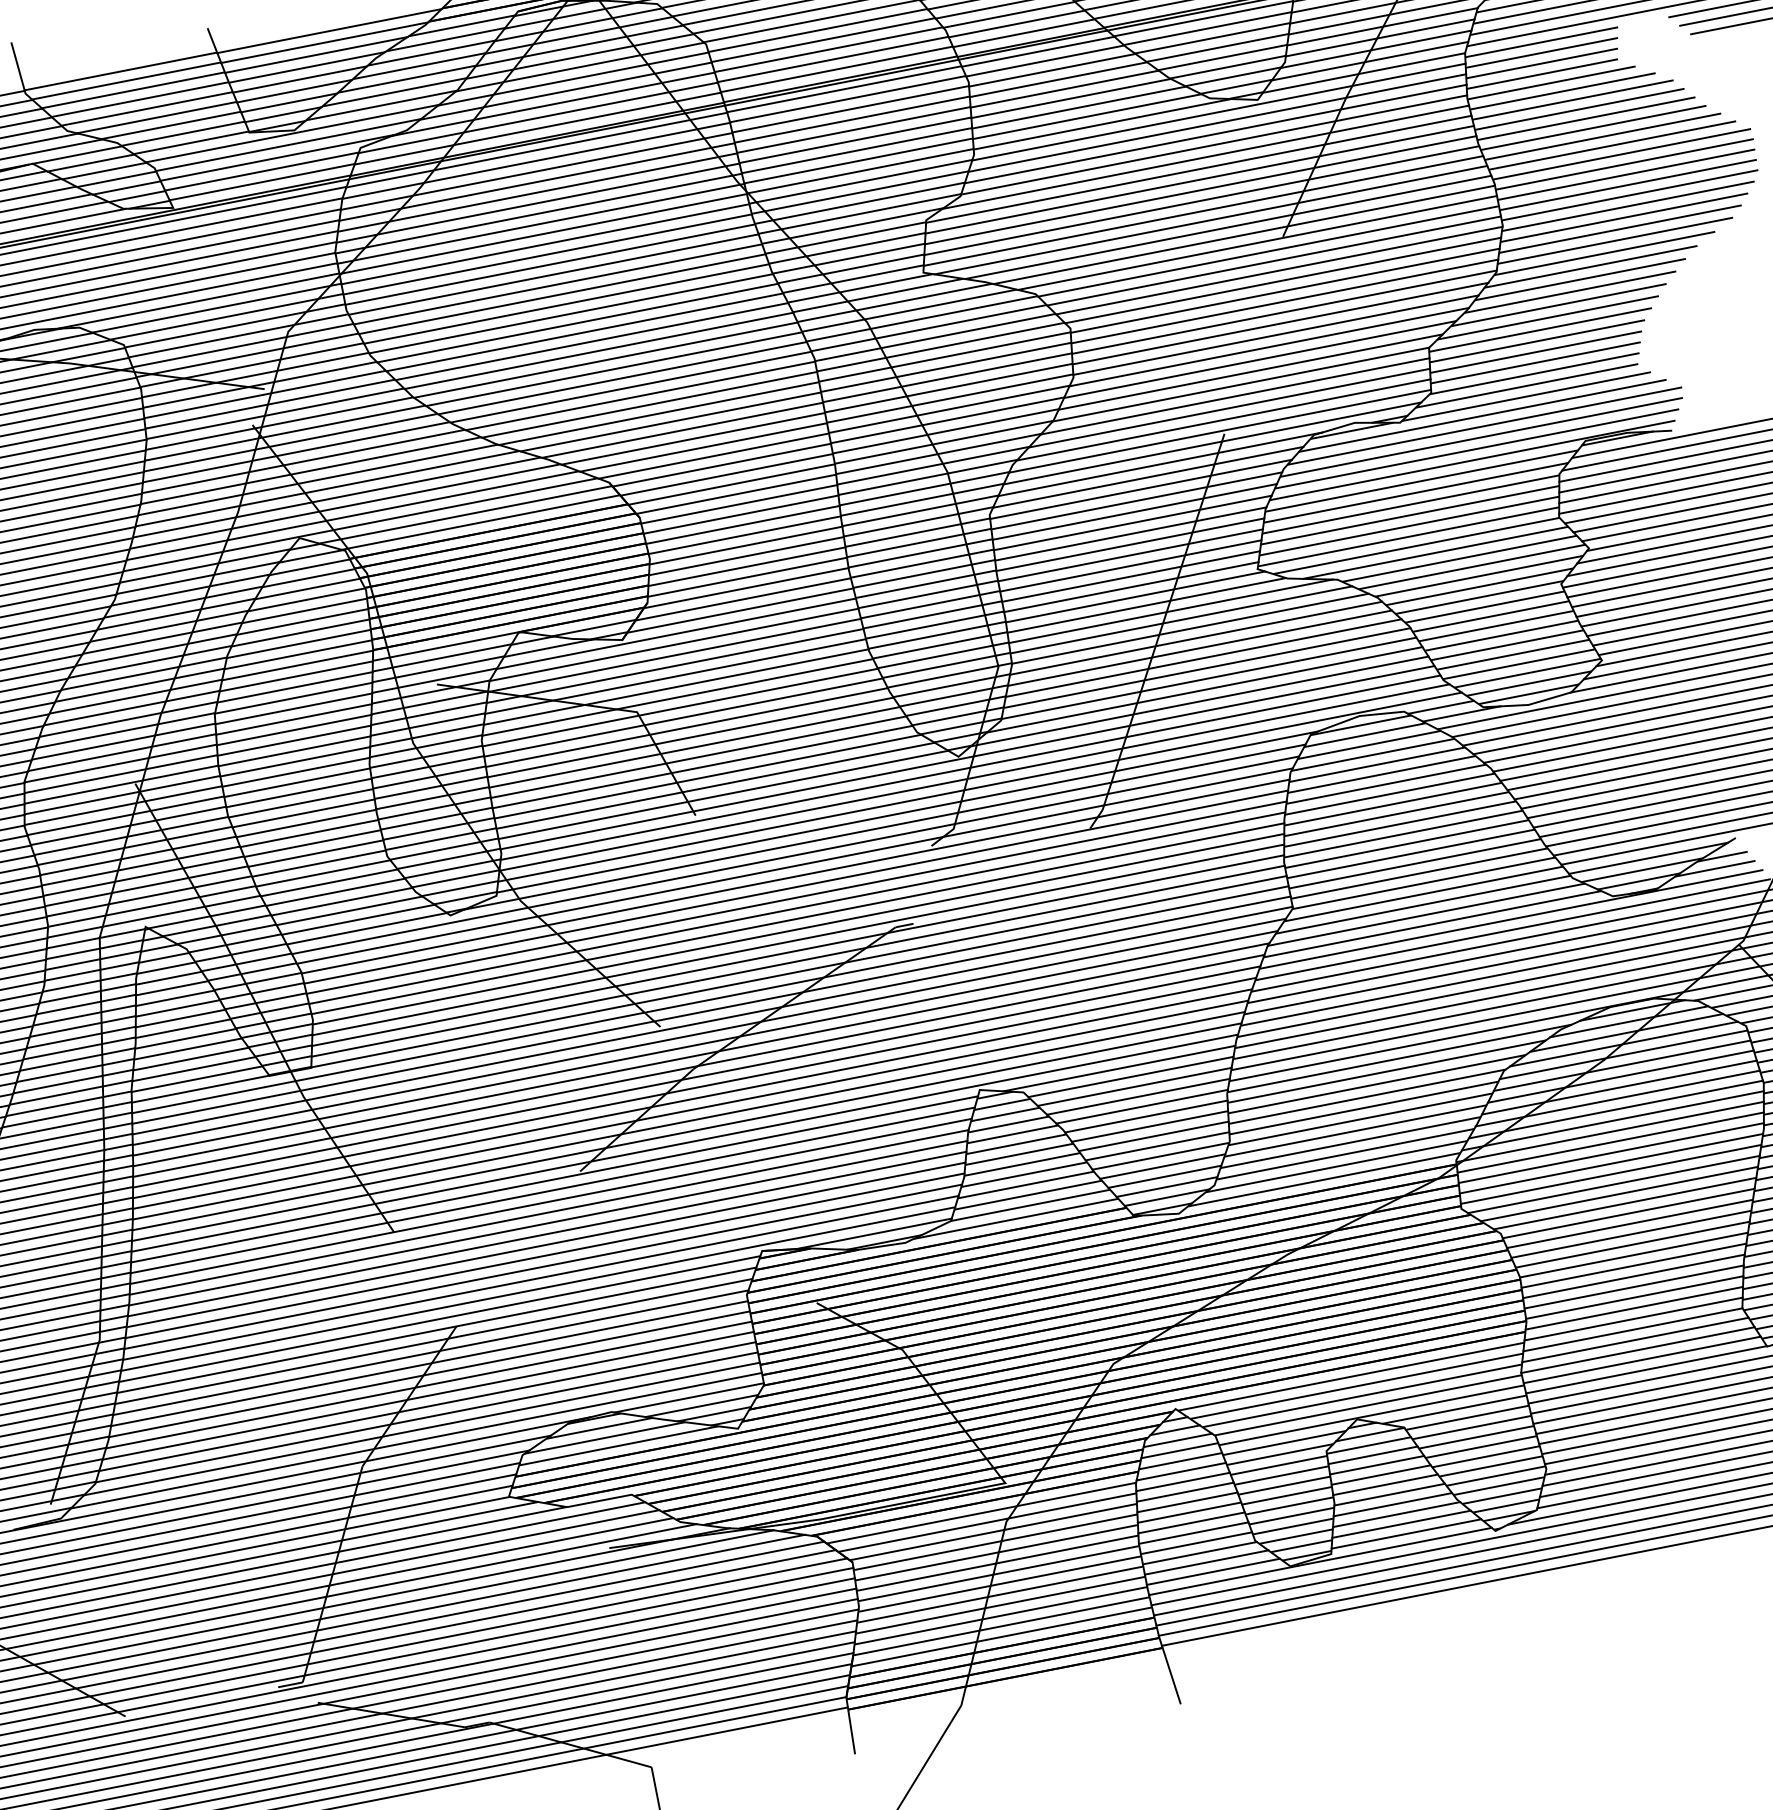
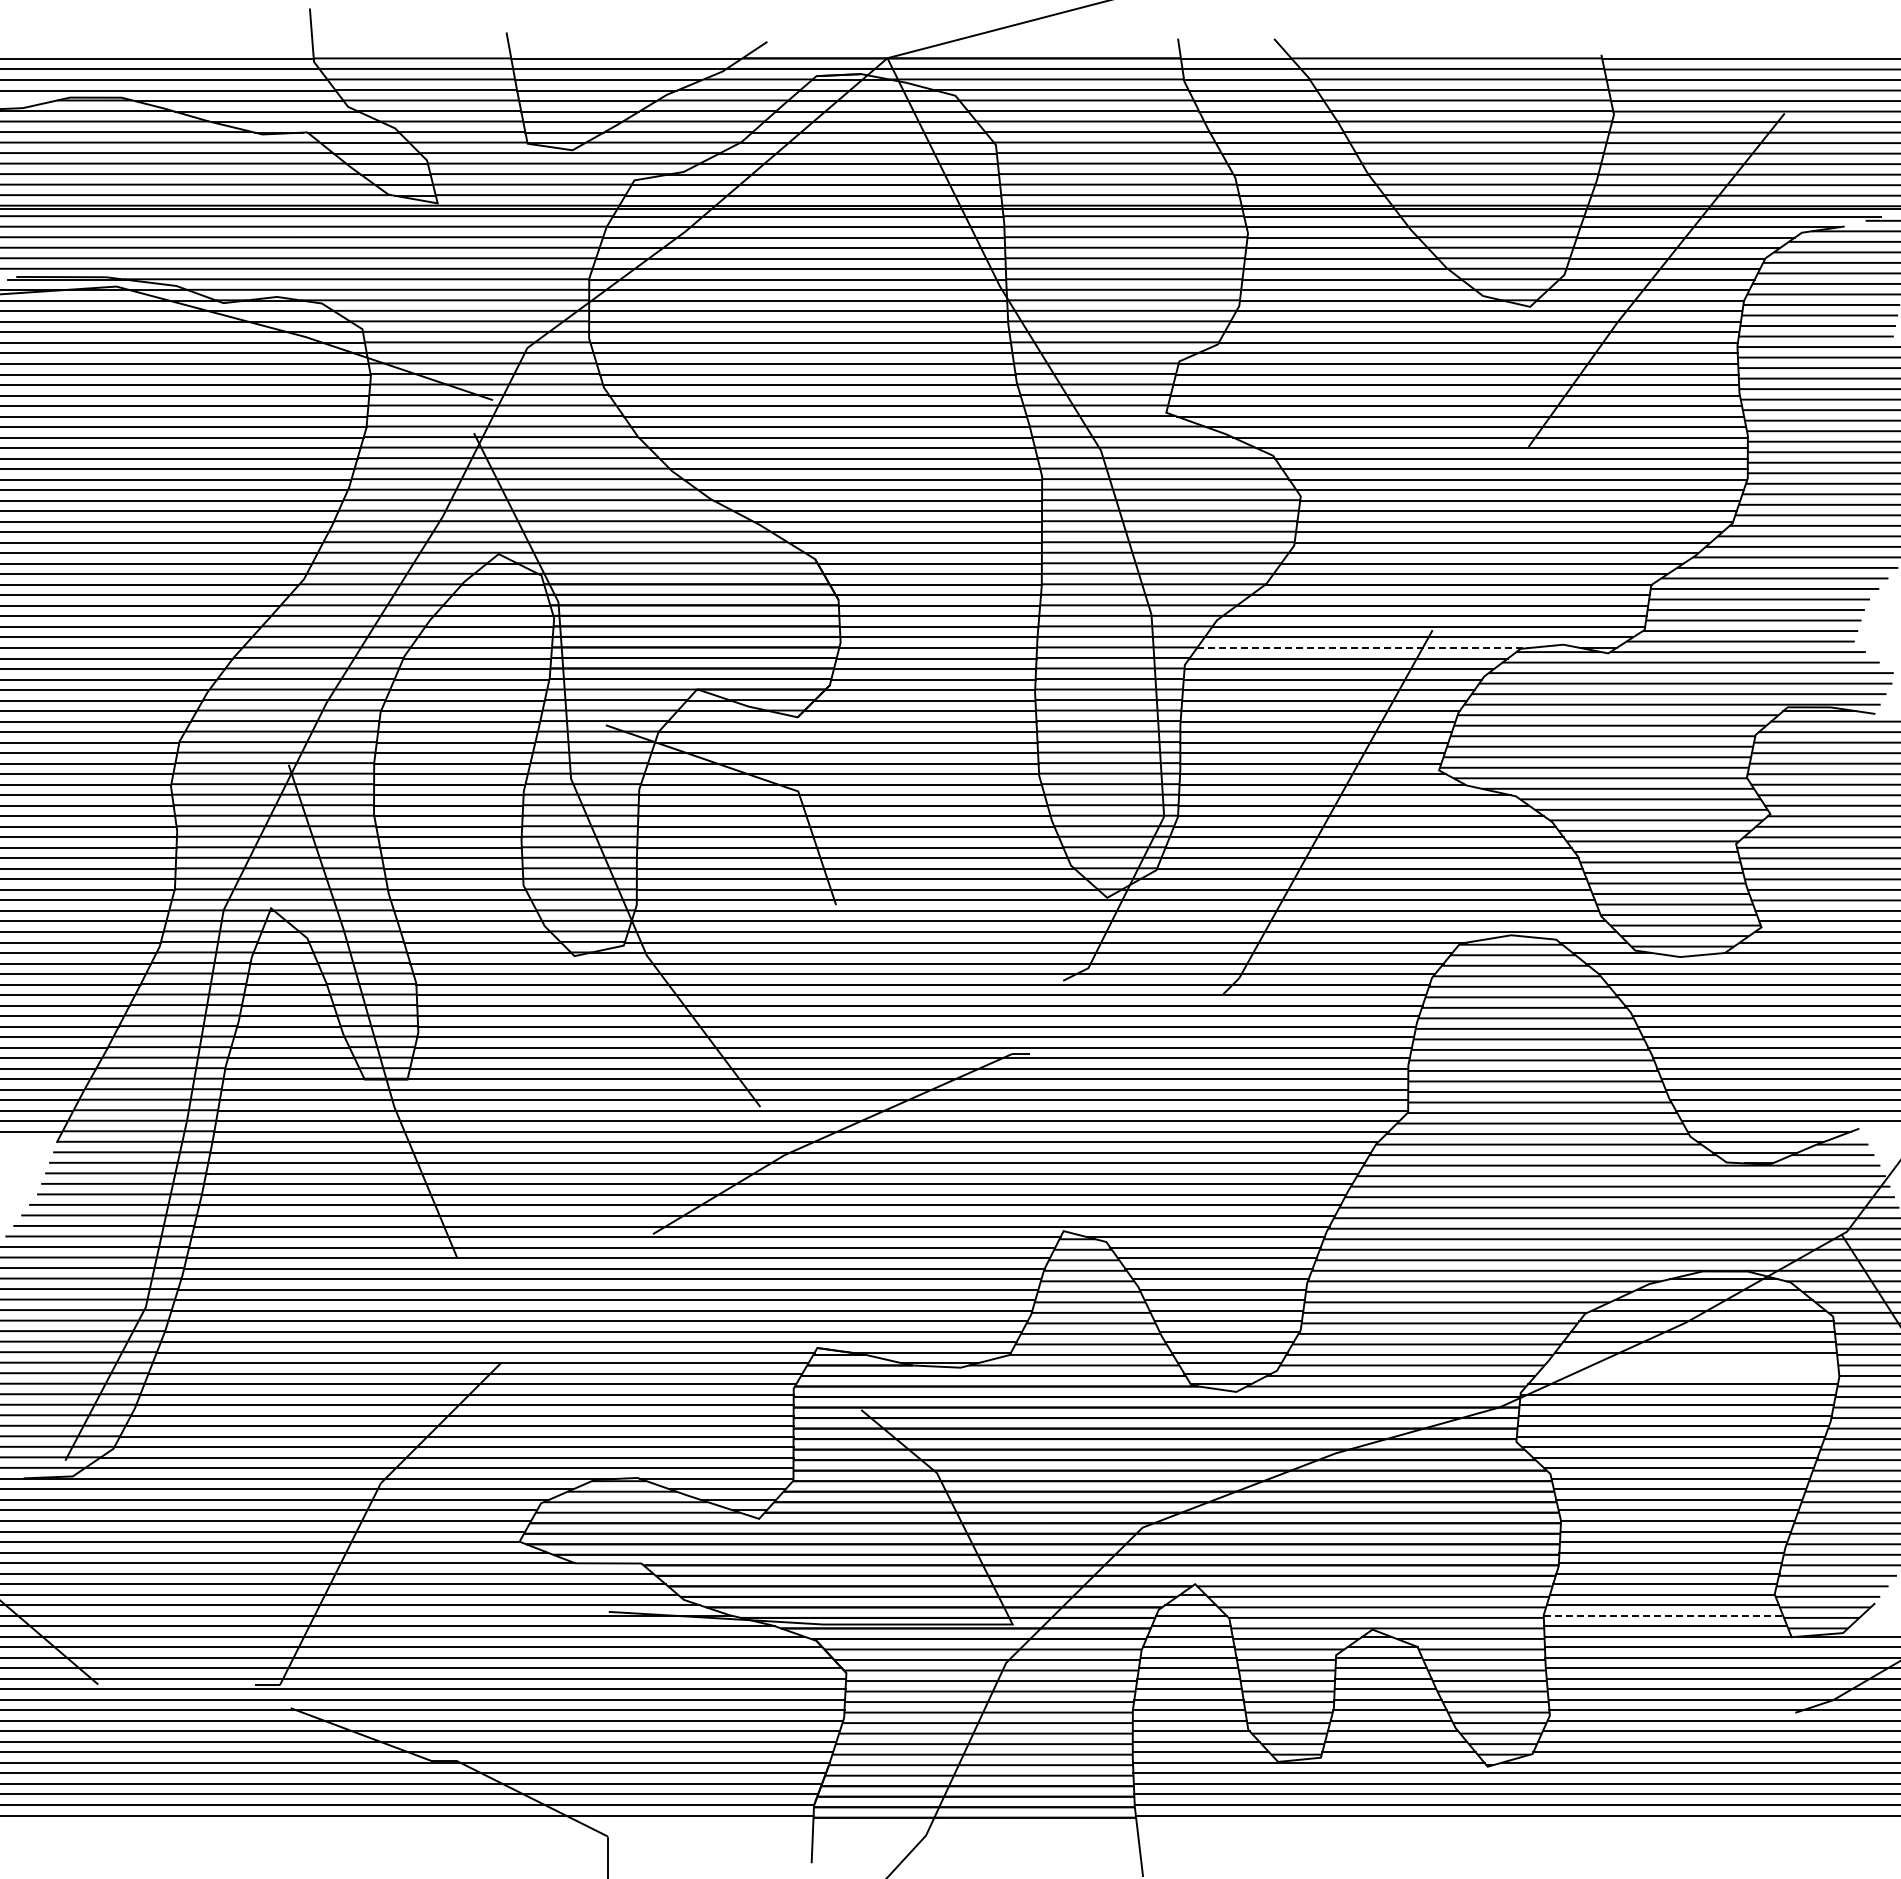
line: (1160, 464) -> (1363, 648), solid -> dashed
line: (1618, 1098) -> (1692, 1363), removed
line: (1616, 1109) -> (1688, 1373), removed
line: (1638, 1349) -> (1663, 1615), solid -> dashed

